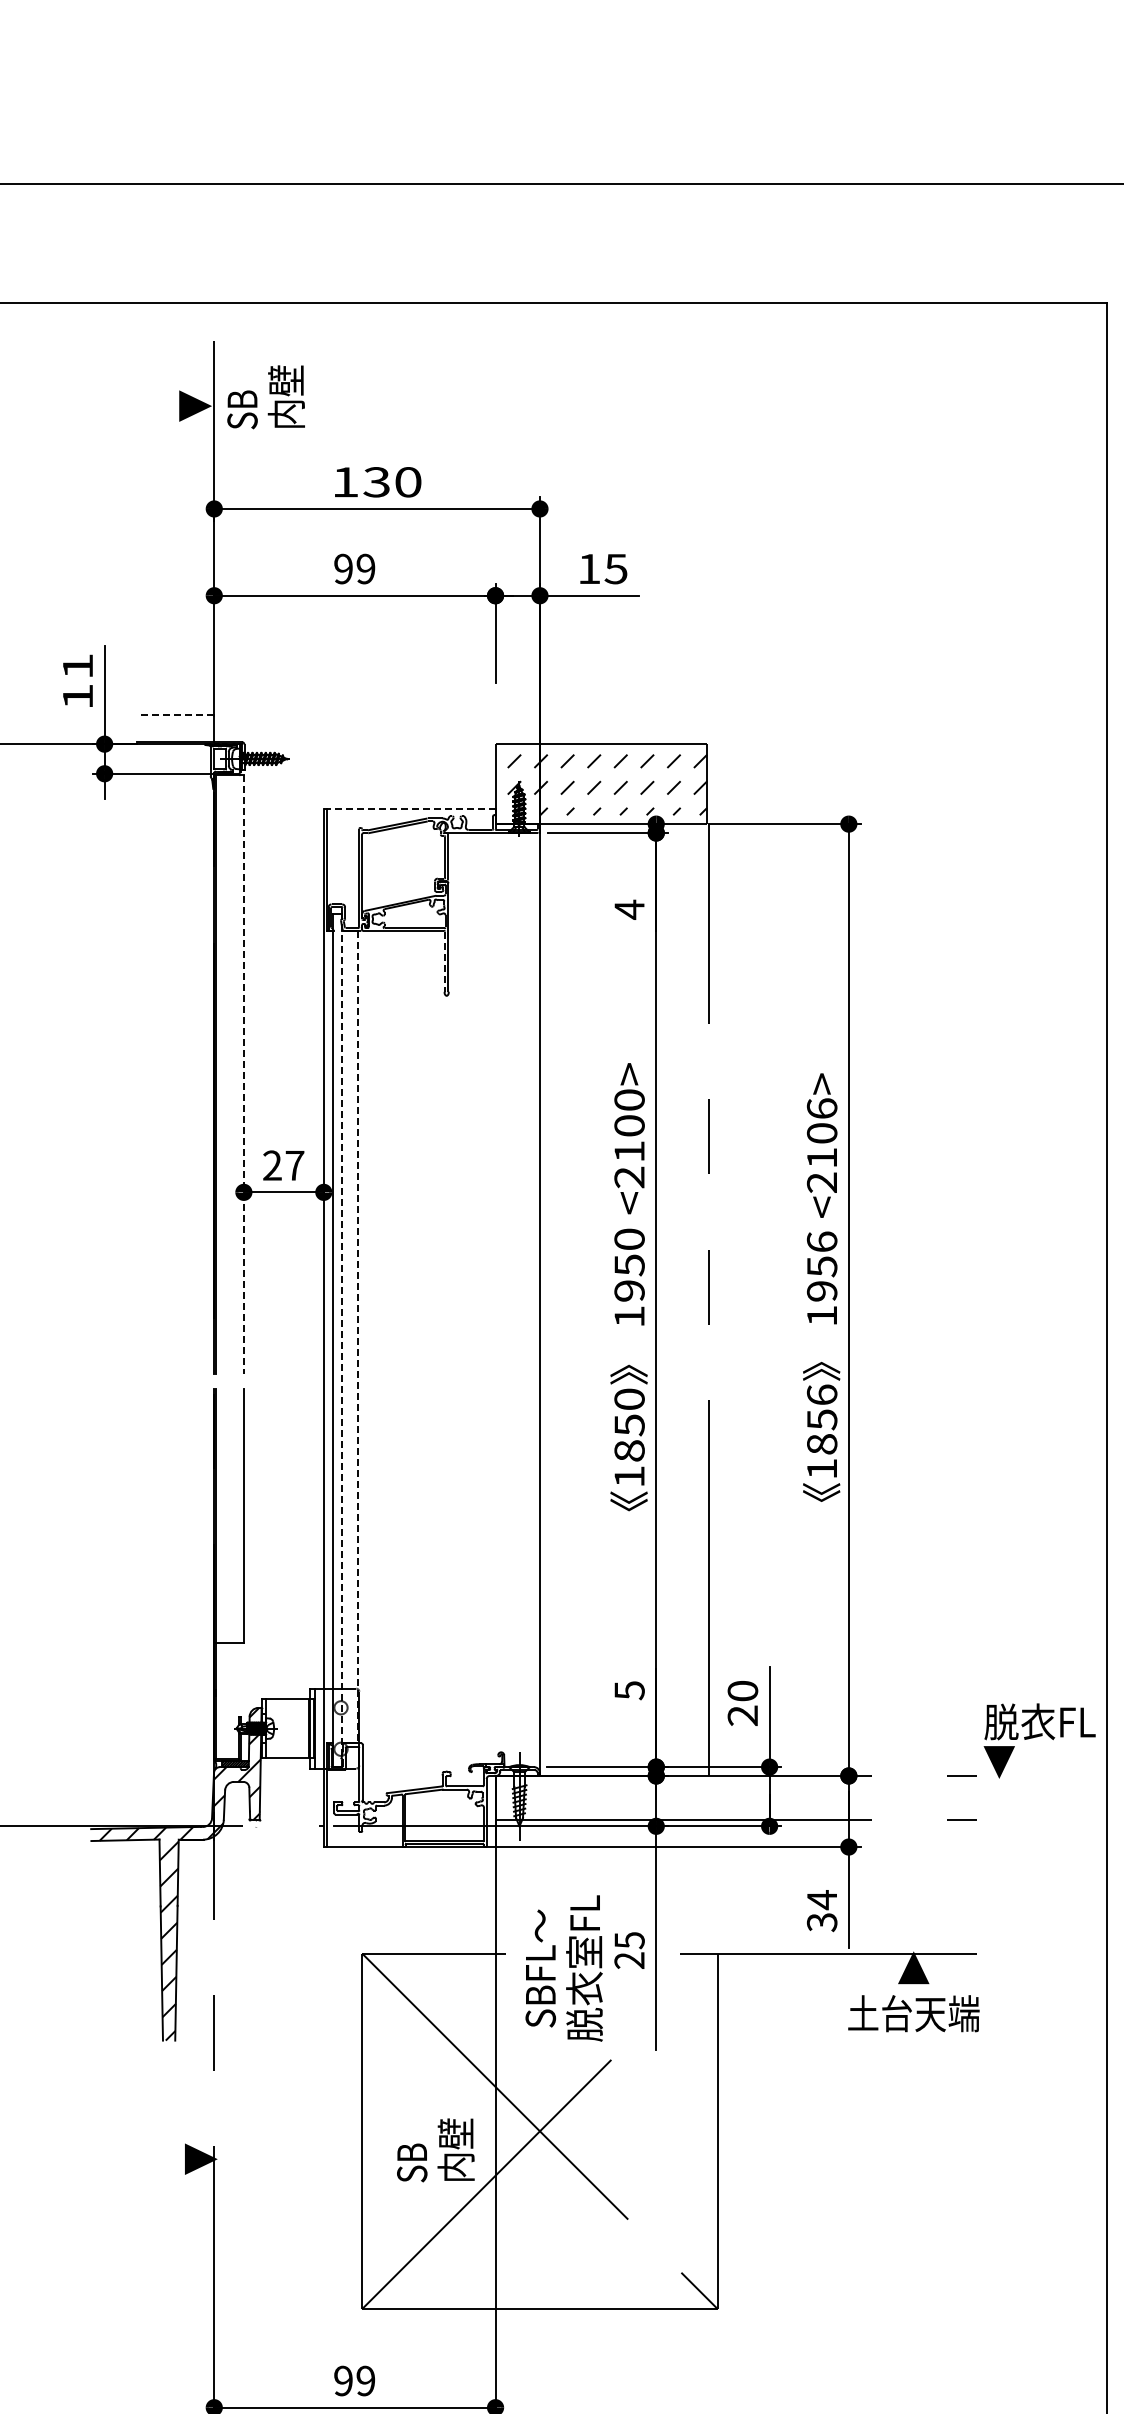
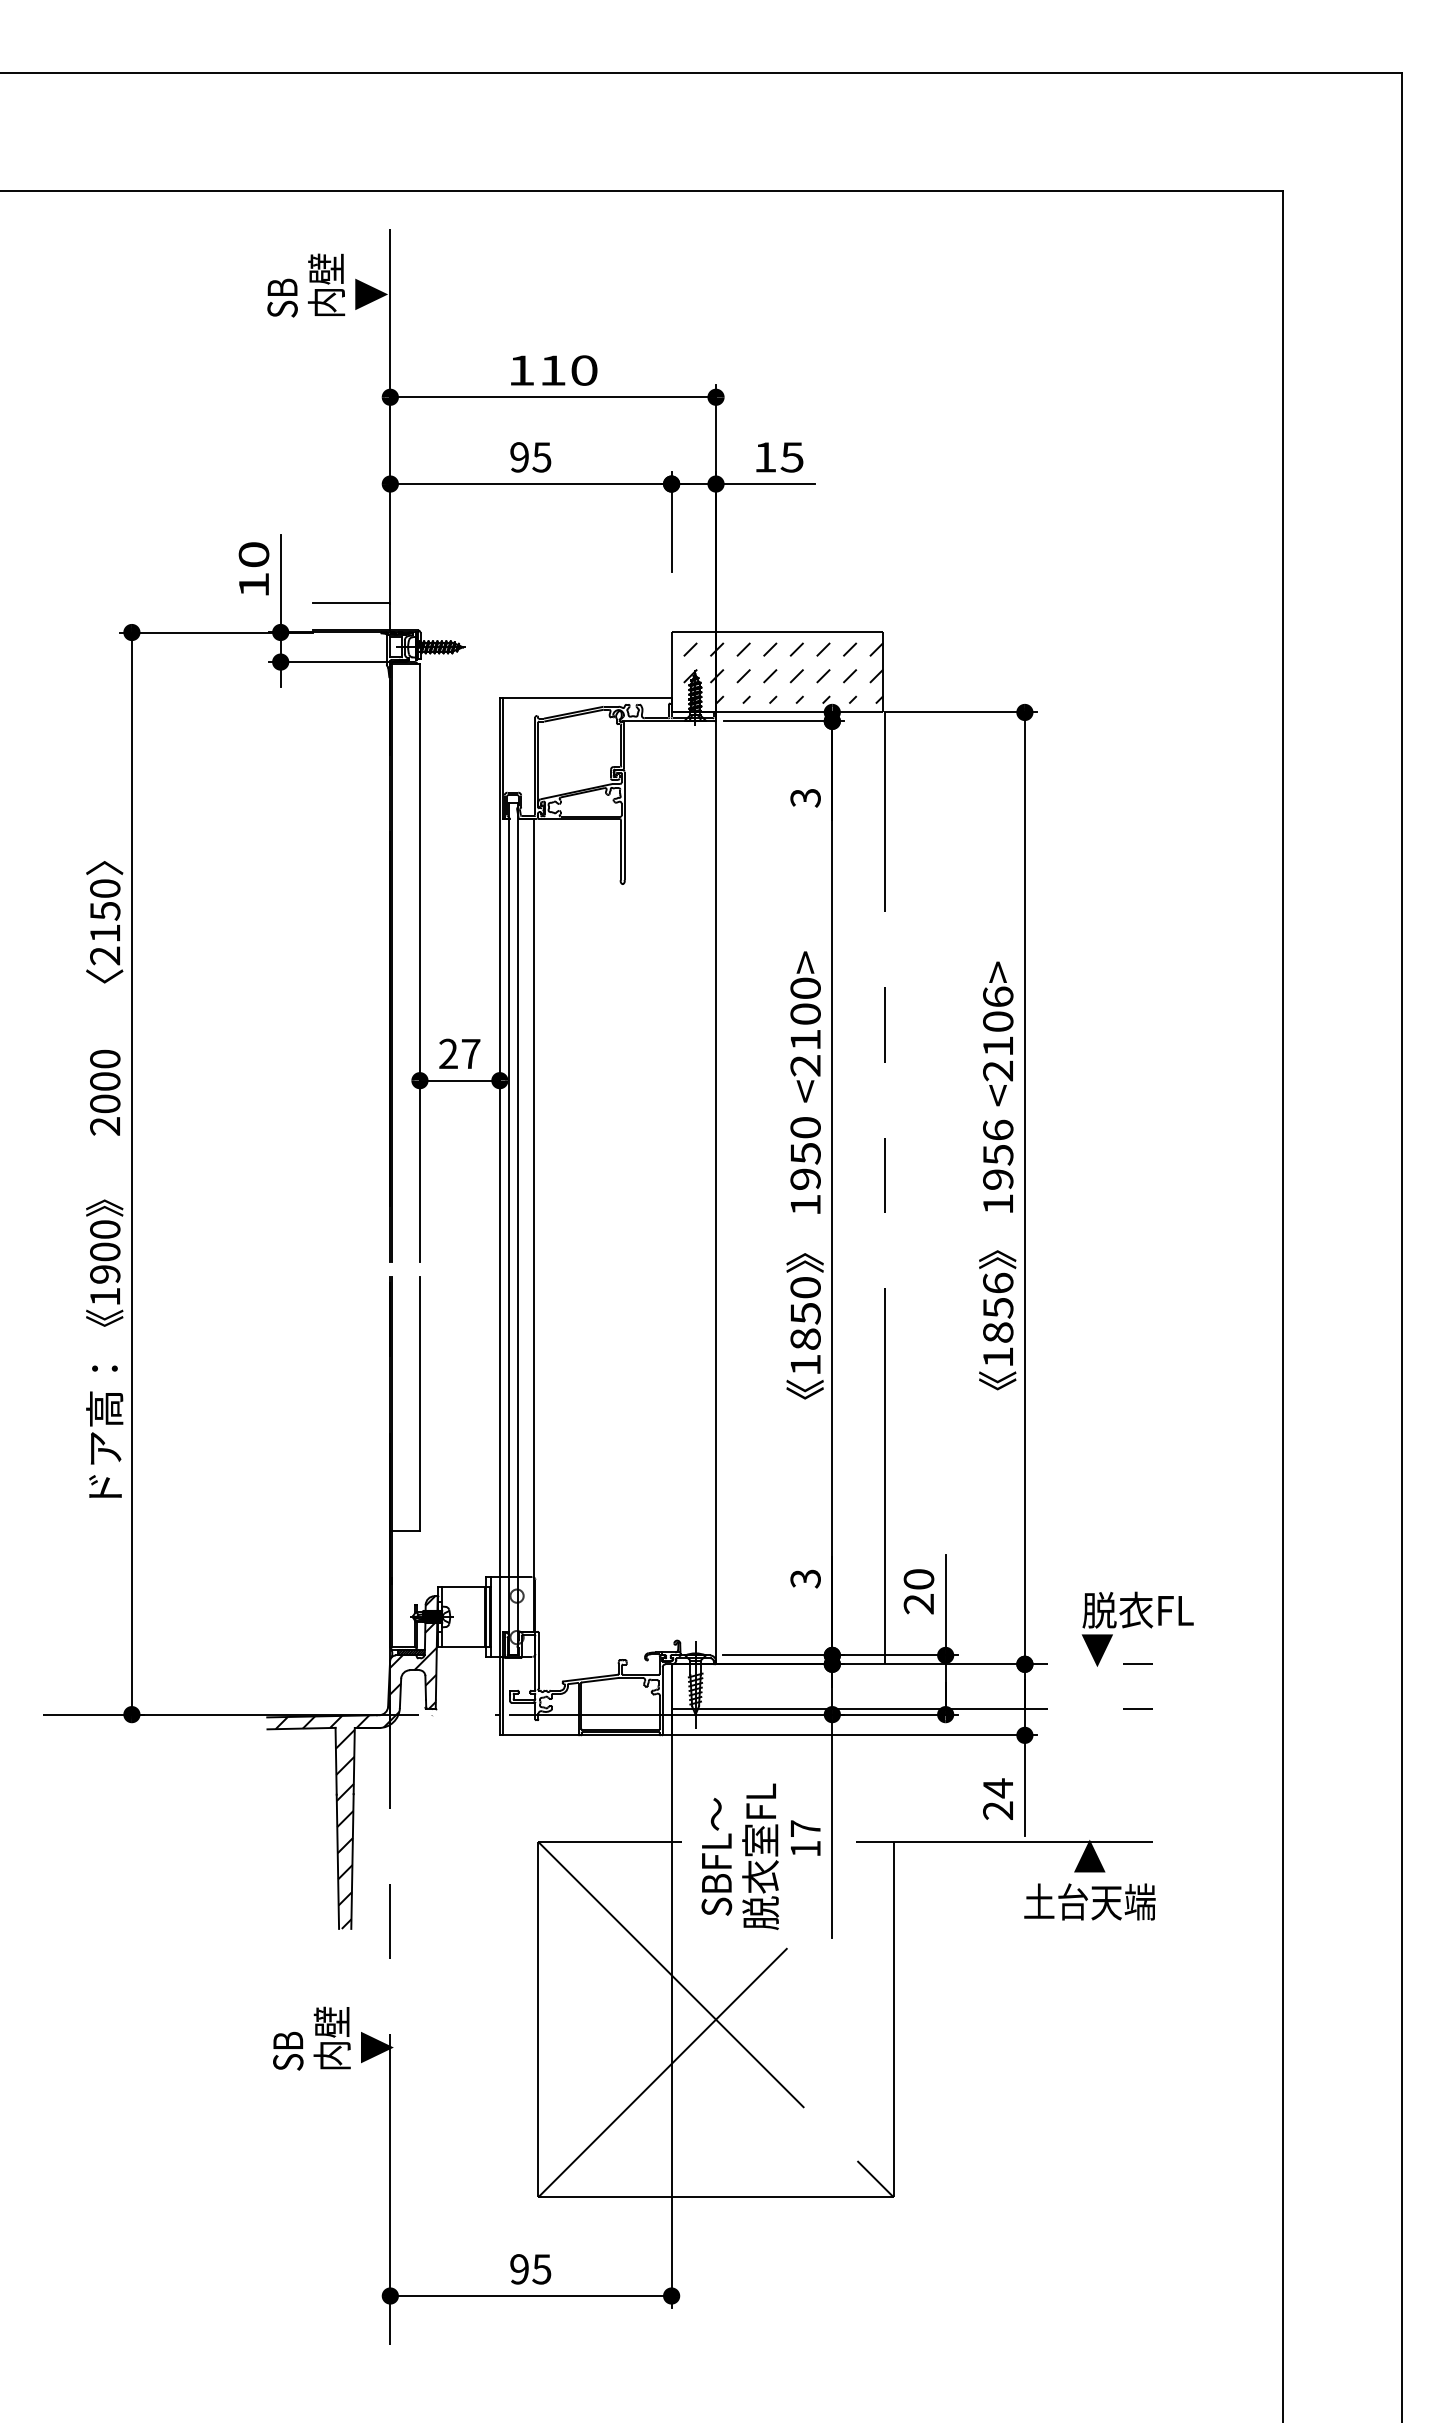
text: (266, 397) -> (306, 285), moved
text: (376, 482) -> (552, 370), 130 -> 110
text: (365, 569) -> (541, 457), 99 -> 95
text: (77, 666) -> (253, 554), 11 -> 10
line: (175, 714) -> (351, 602), dashed -> solid
line: (409, 809) -> (585, 697), dashed -> solid
text: (629, 910) -> (805, 798), 4 -> 3
line: (444, 962) -> (620, 850), dashed -> solid
line: (243, 1075) -> (419, 963), dashed -> solid
line: (357, 1337) -> (533, 1225), dashed -> solid
line: (342, 1340) -> (518, 1228), dashed -> solid
text: (629, 1690) -> (805, 1578), 5 -> 3
text: (1039, 1740) -> (1137, 1628), moved
text: (822, 1922) -> (998, 1810), 34 -> 24
text: (629, 1950) -> (805, 1838), 25 -> 17
text: (435, 2150) -> (311, 2038), moved
text: (365, 2381) -> (541, 2269), 99 -> 95

